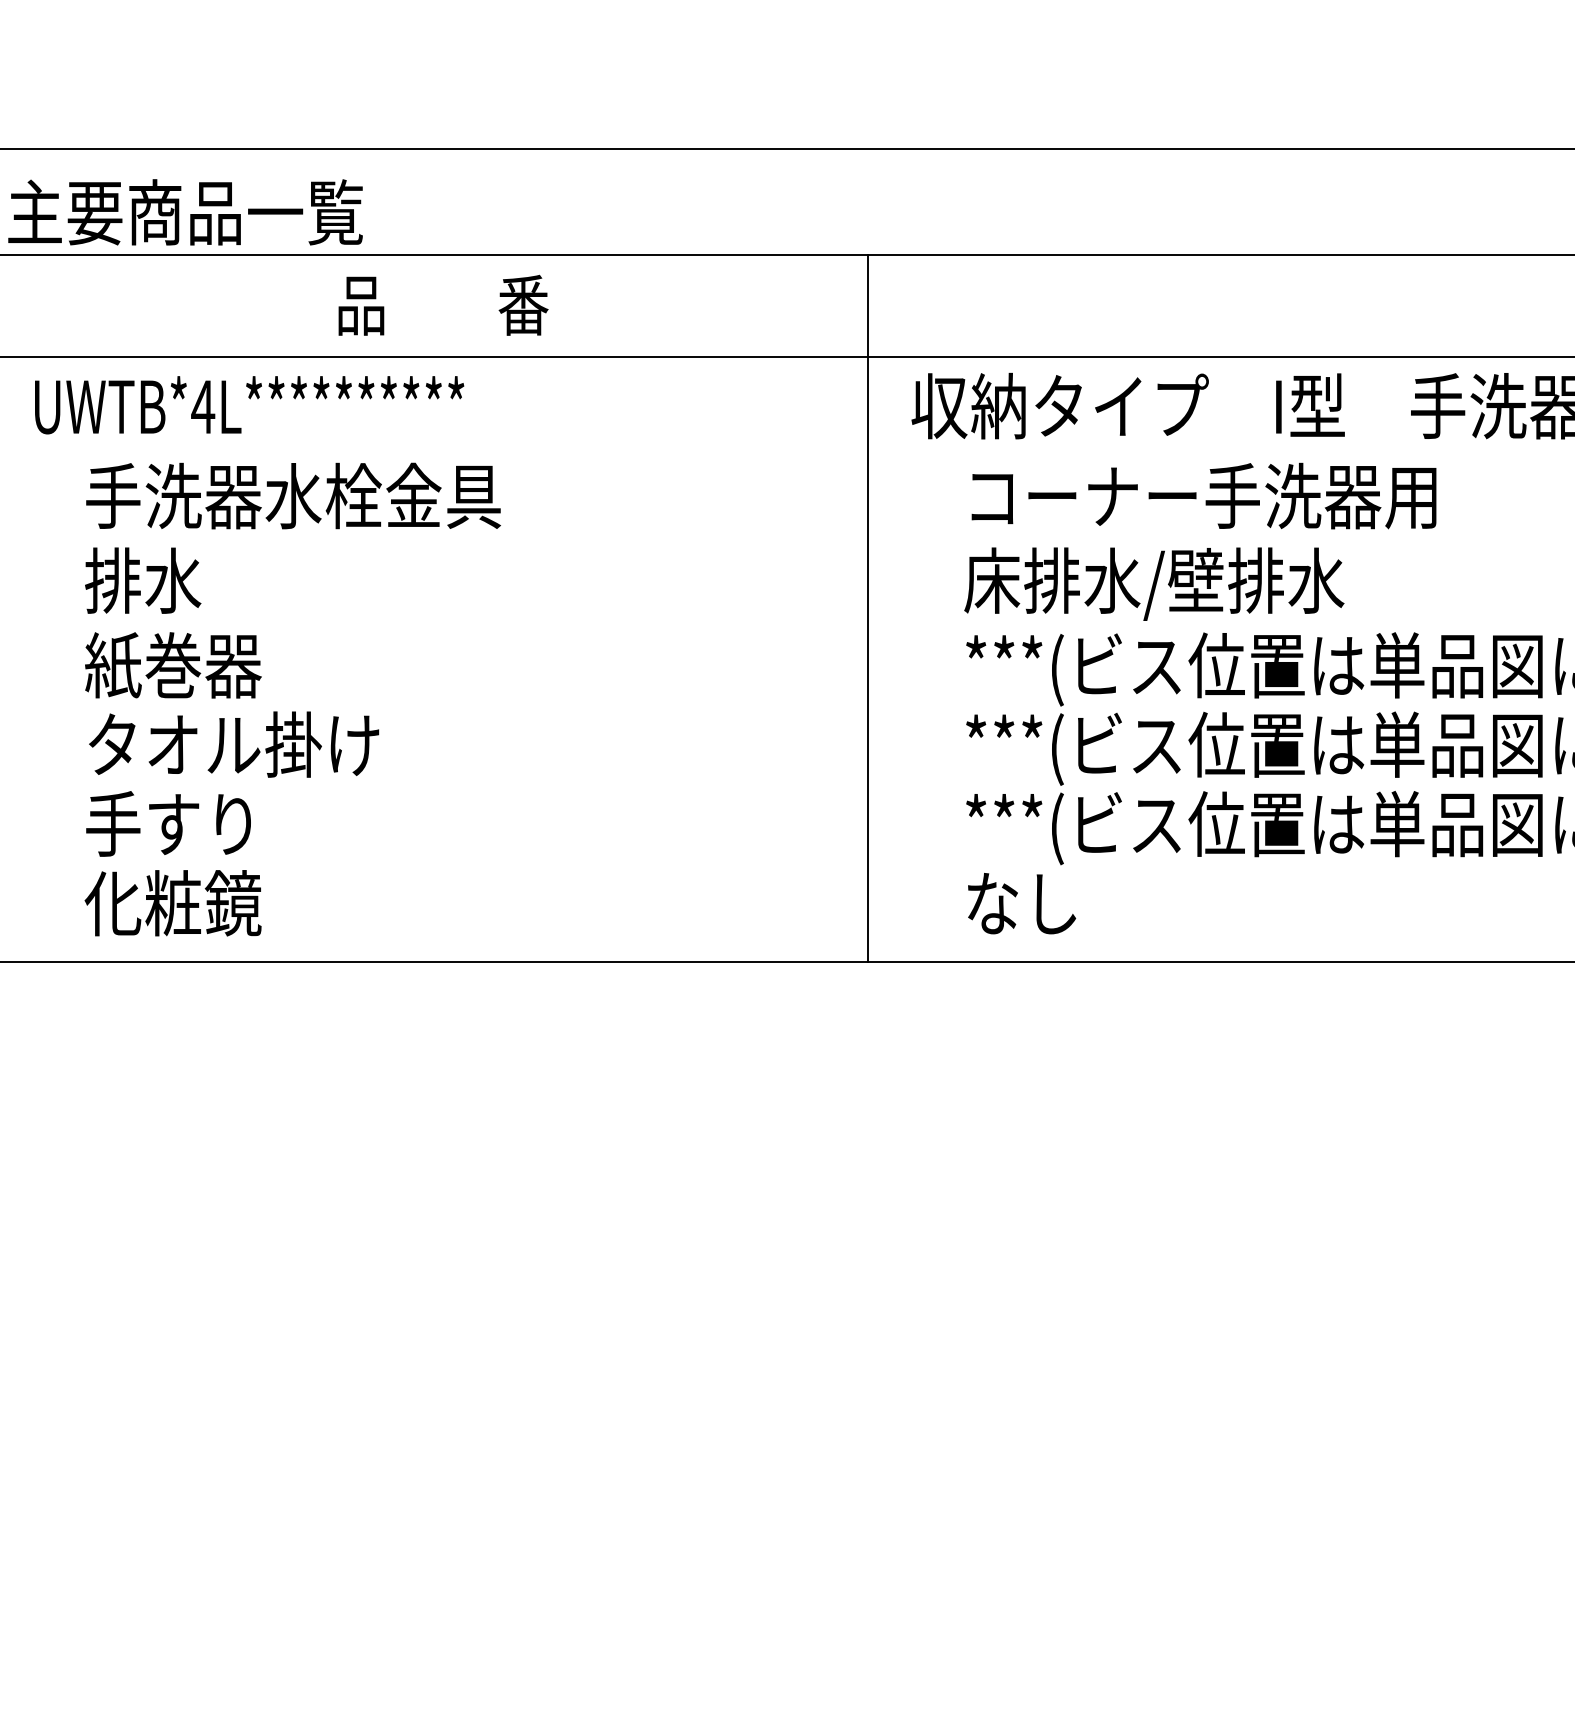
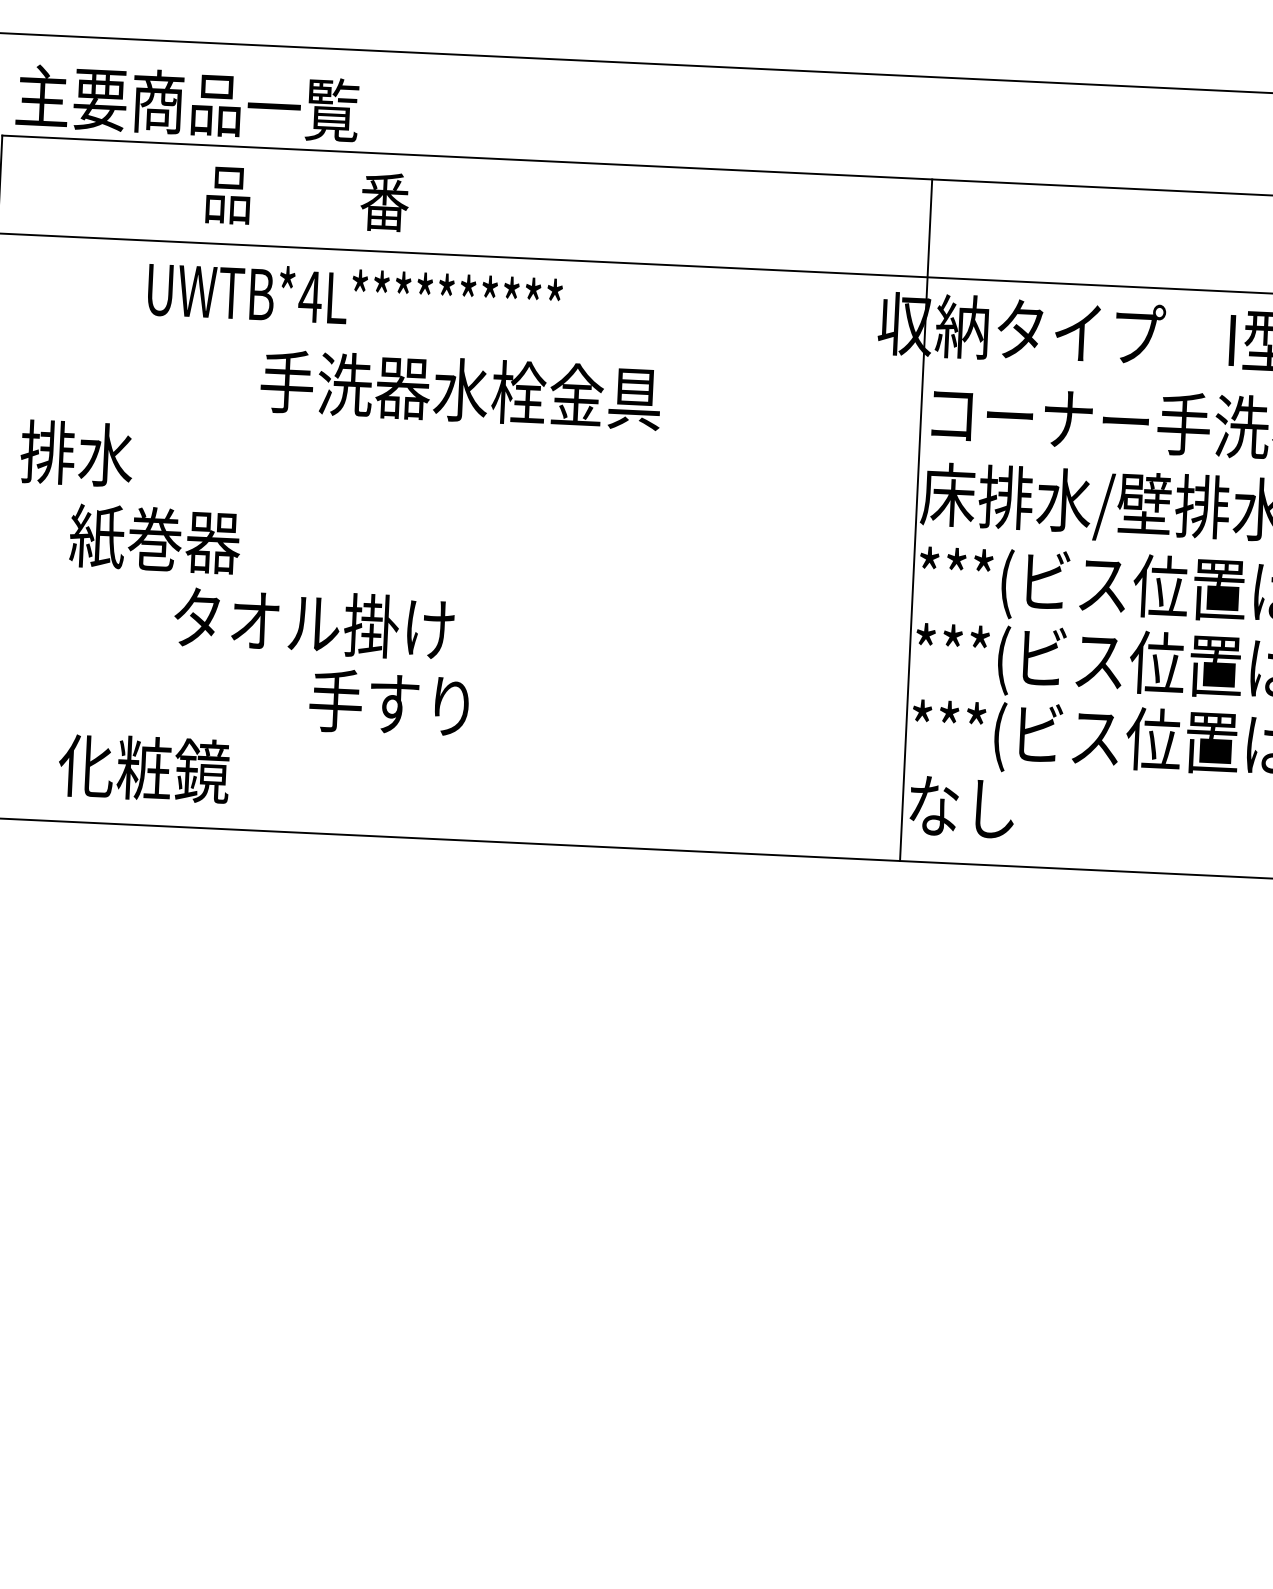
text: (443, 304) -> (307, 197), moved
text: (249, 405) -> (355, 297), moved
text: (293, 495) -> (460, 389), moved
text: (143, 580) -> (77, 453), moved
line: (868, 608) -> (916, 520), moved
text: (234, 744) -> (314, 623), moved
text: (168, 823) -> (389, 702), moved

